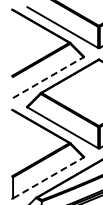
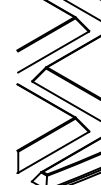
line: (48, 77) -> (53, 51), dashed -> solid
line: (48, 177) -> (53, 151), dashed -> solid

